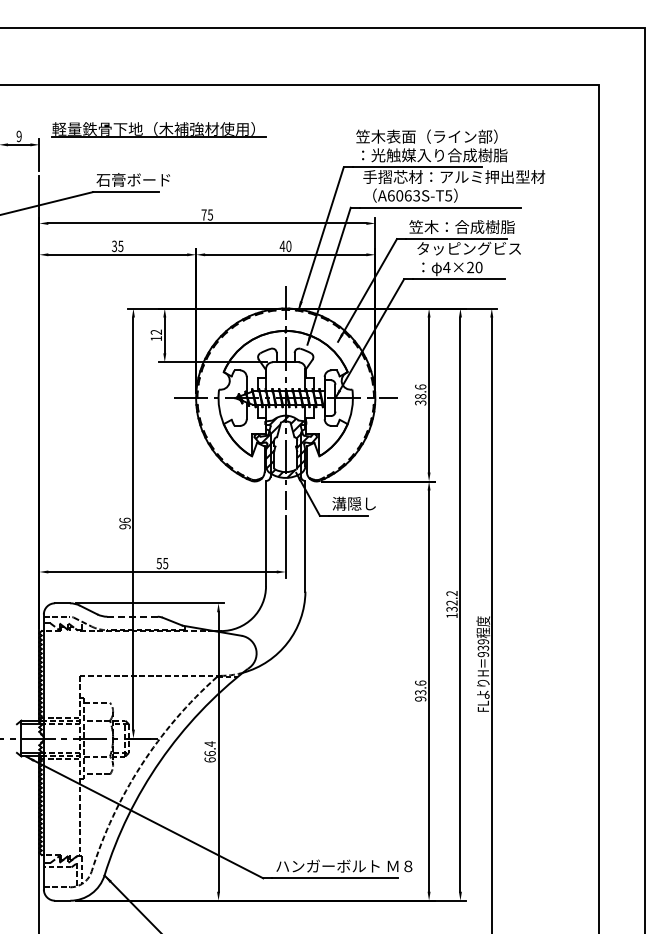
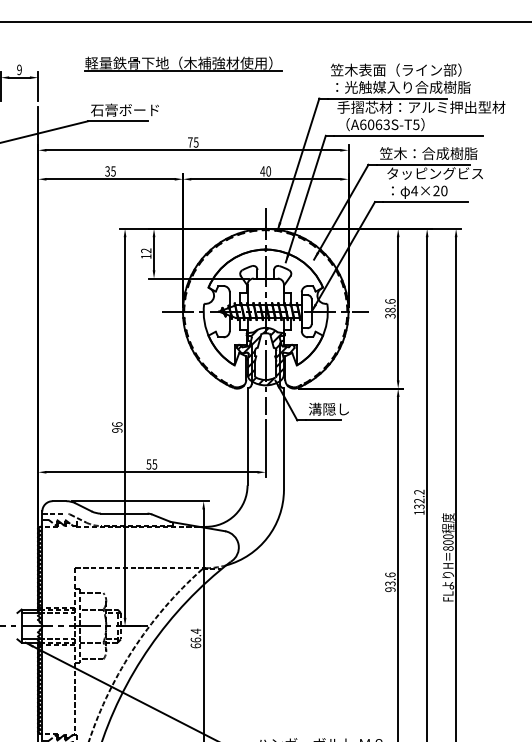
part: (158, 129) -> (183, 63), moved
line: (132, 616) -> (124, 513), dashed -> solid
text: (483, 648) -> (448, 542), 939 -> 800

